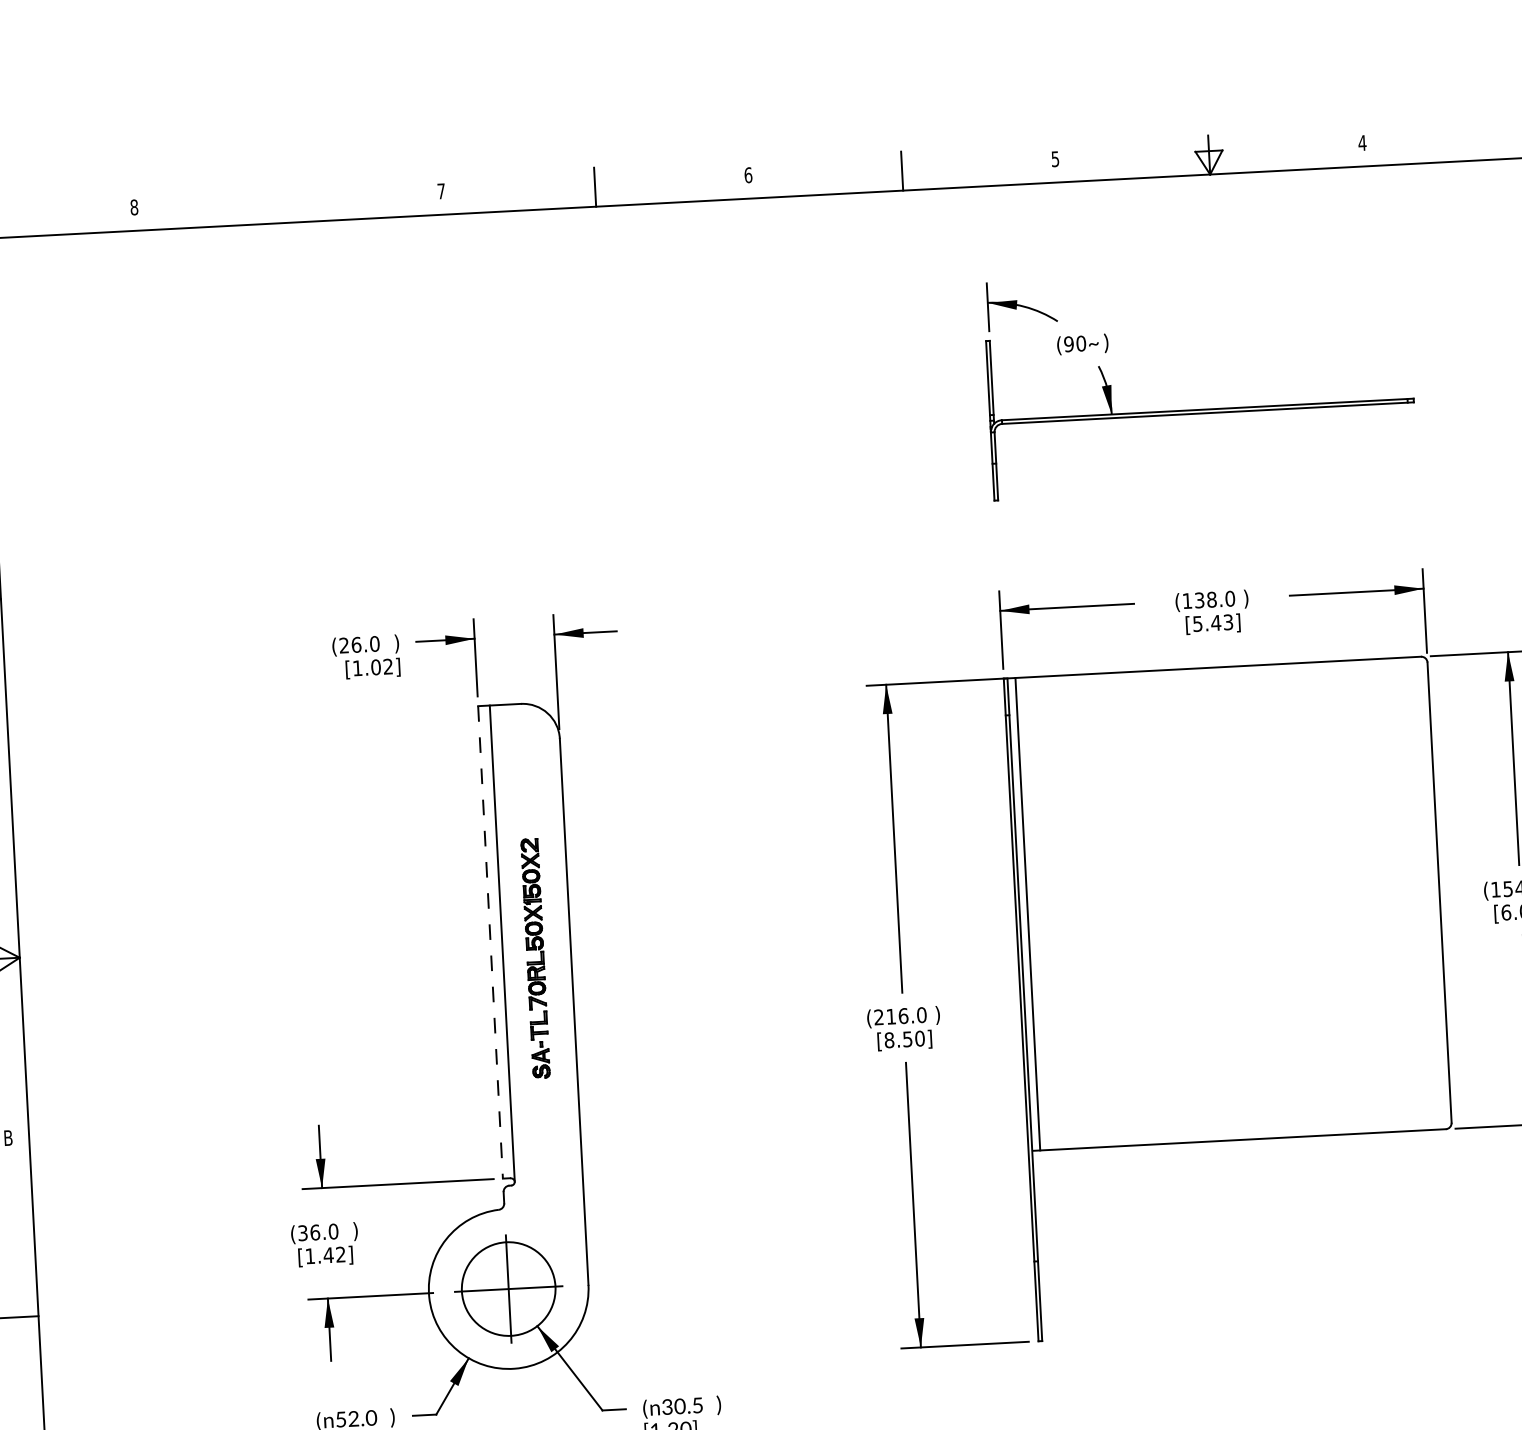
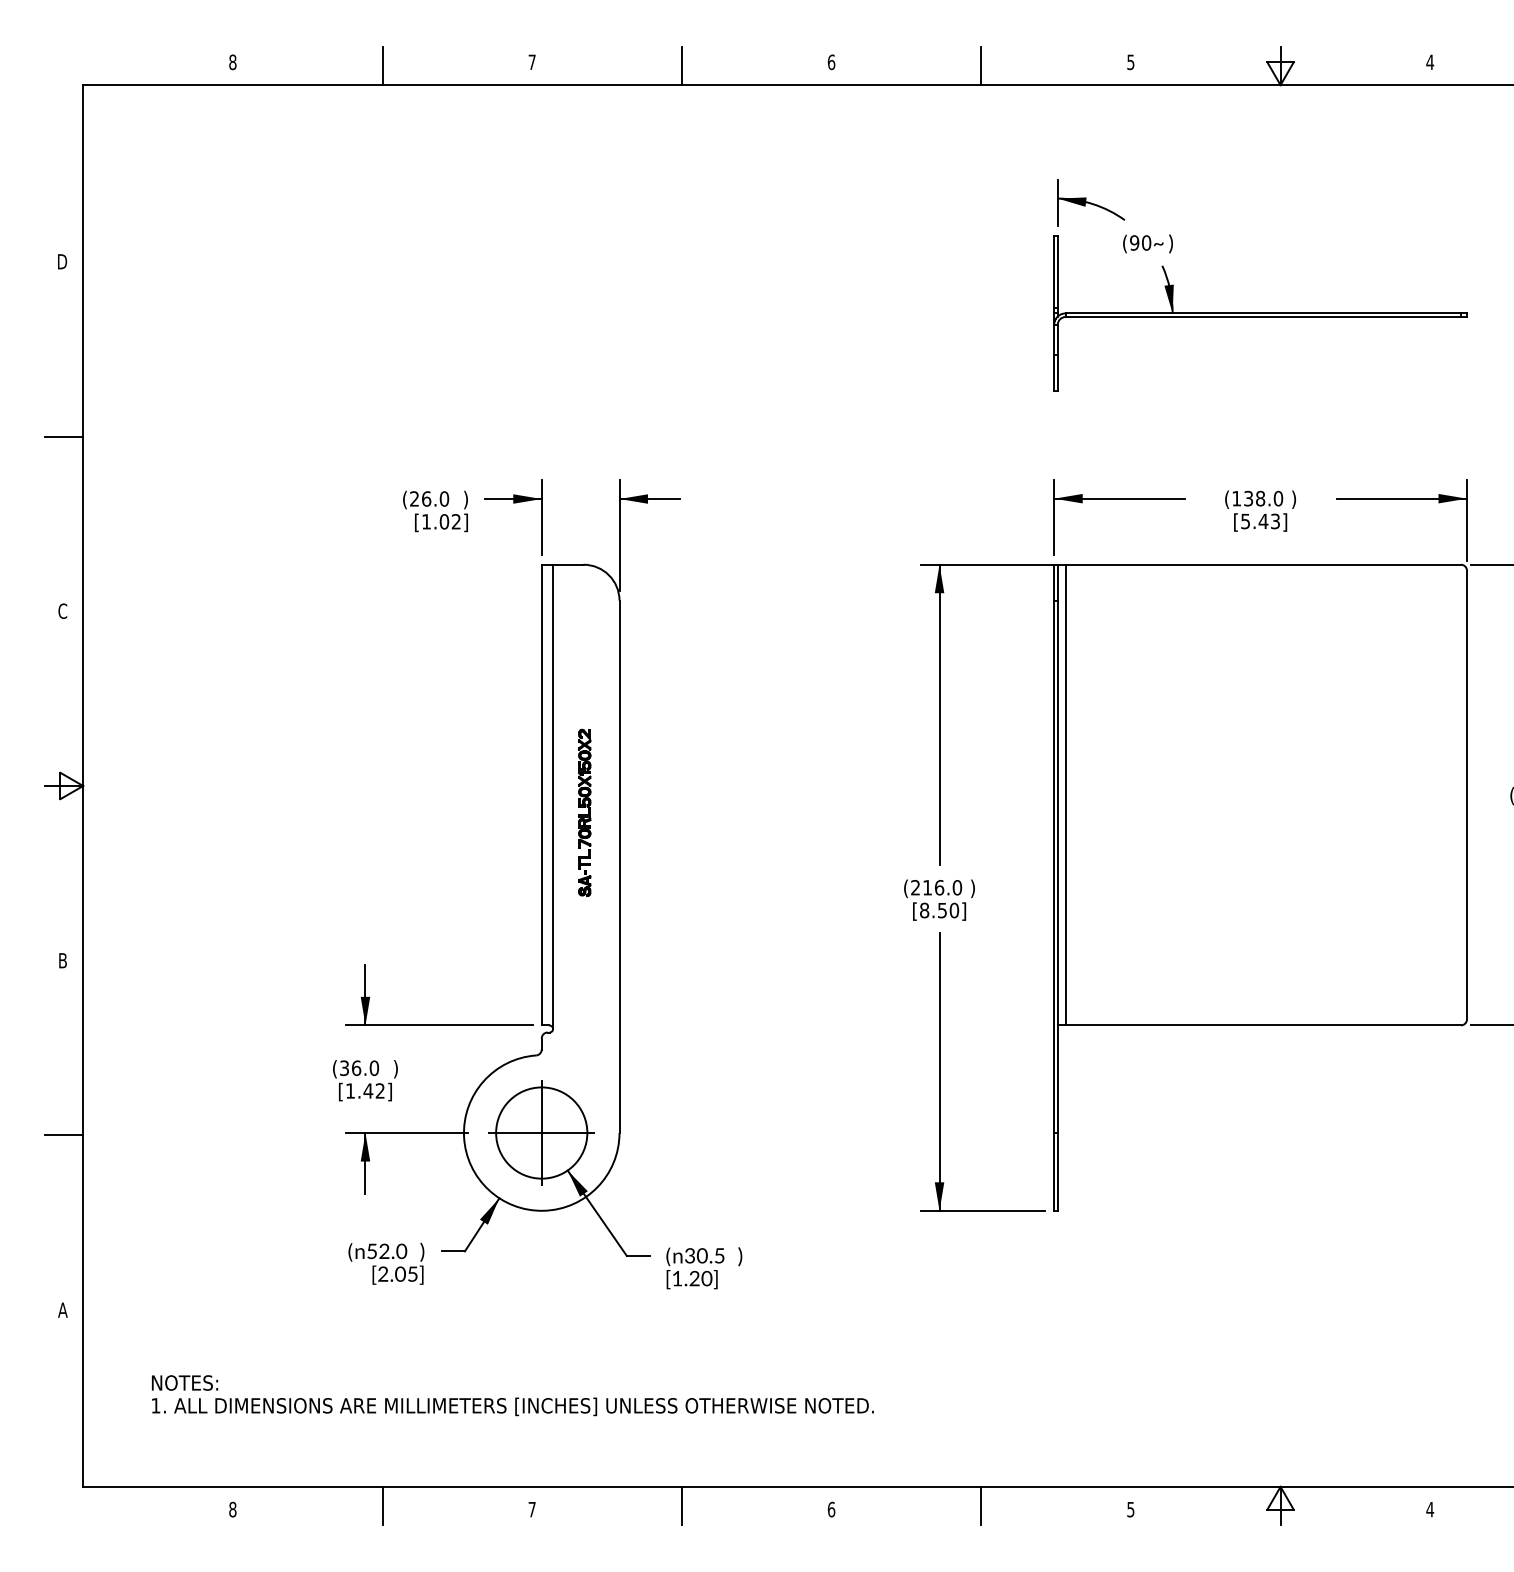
line: (288, 203) -> (382, 66), added
line: (490, 942) -> (541, 795), dashed -> solid
part: (535, 957) -> (584, 812), size x0.71

